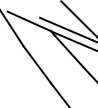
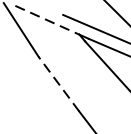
line: (29, 21) -> (47, 20), solid -> dashed
line: (36, 64) -> (57, 83), solid -> dashed

